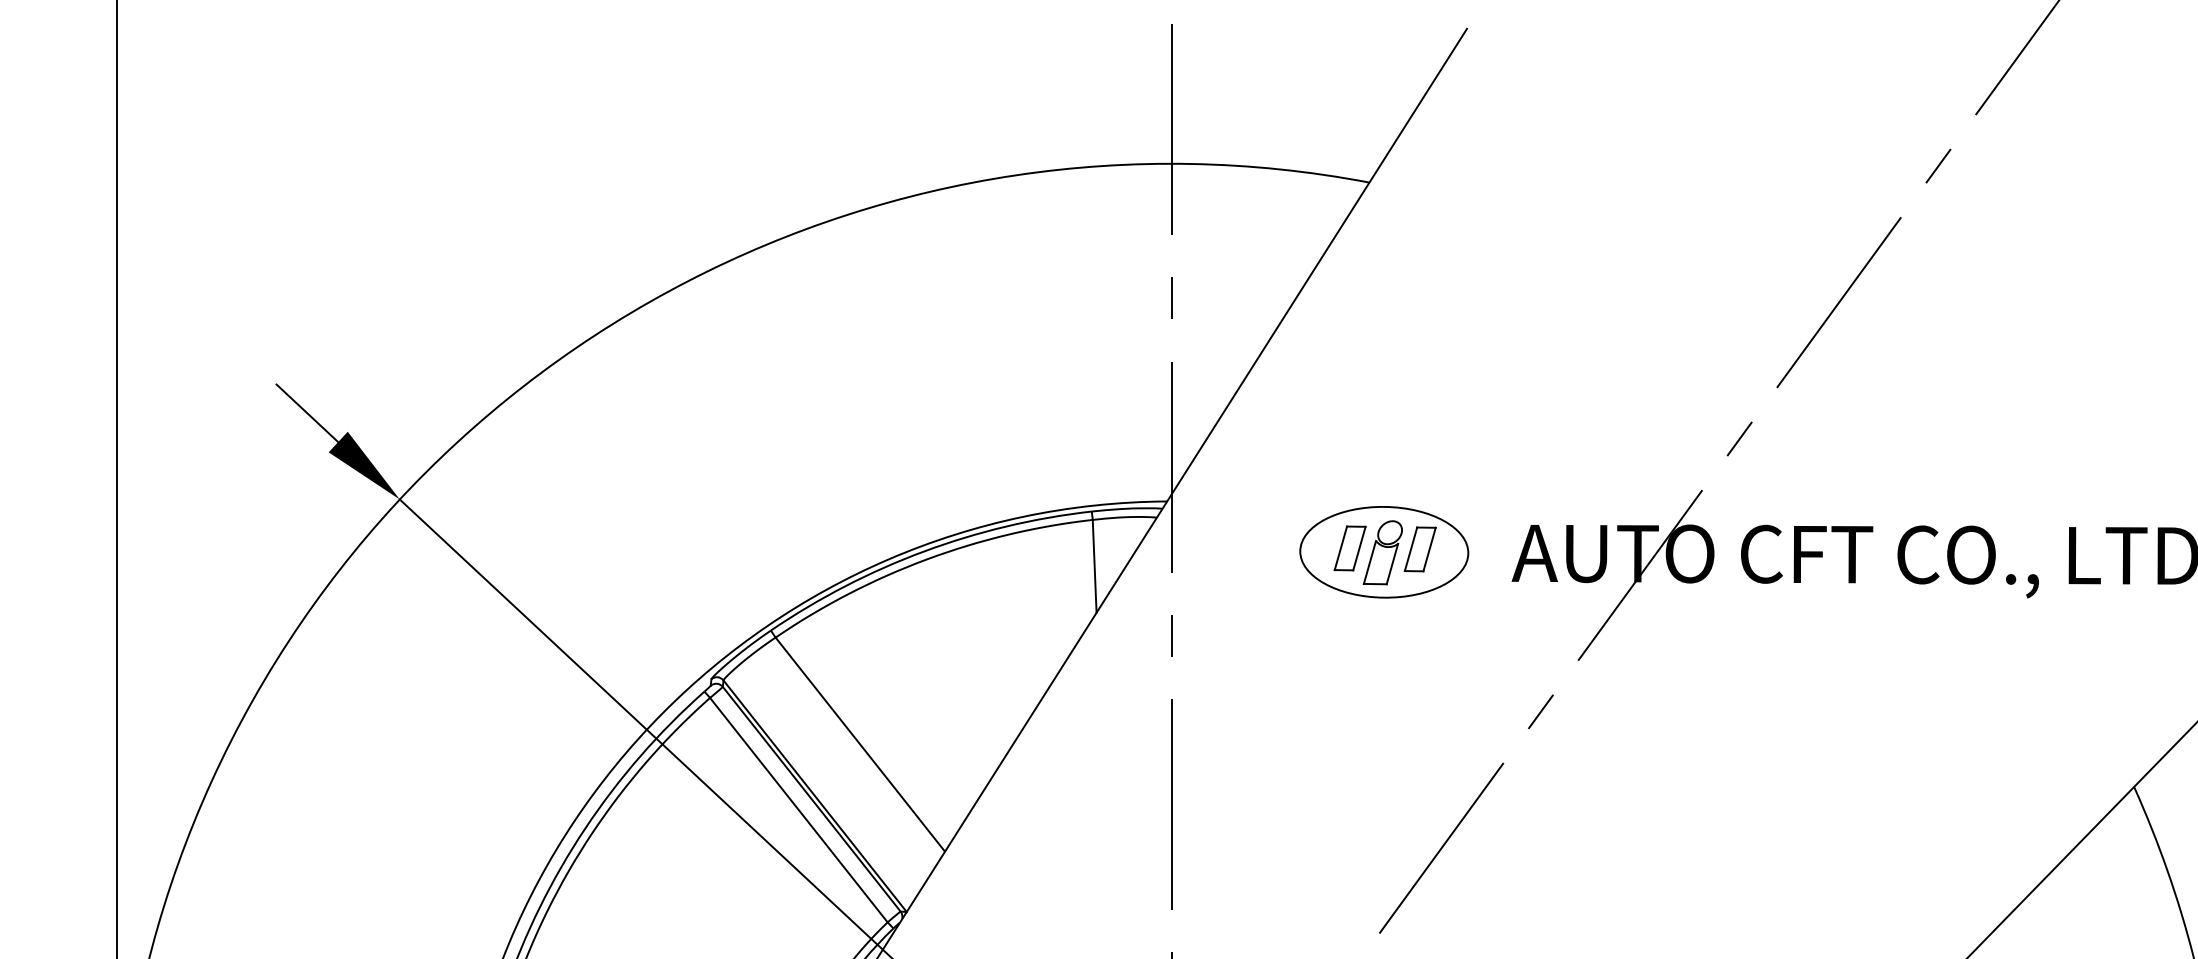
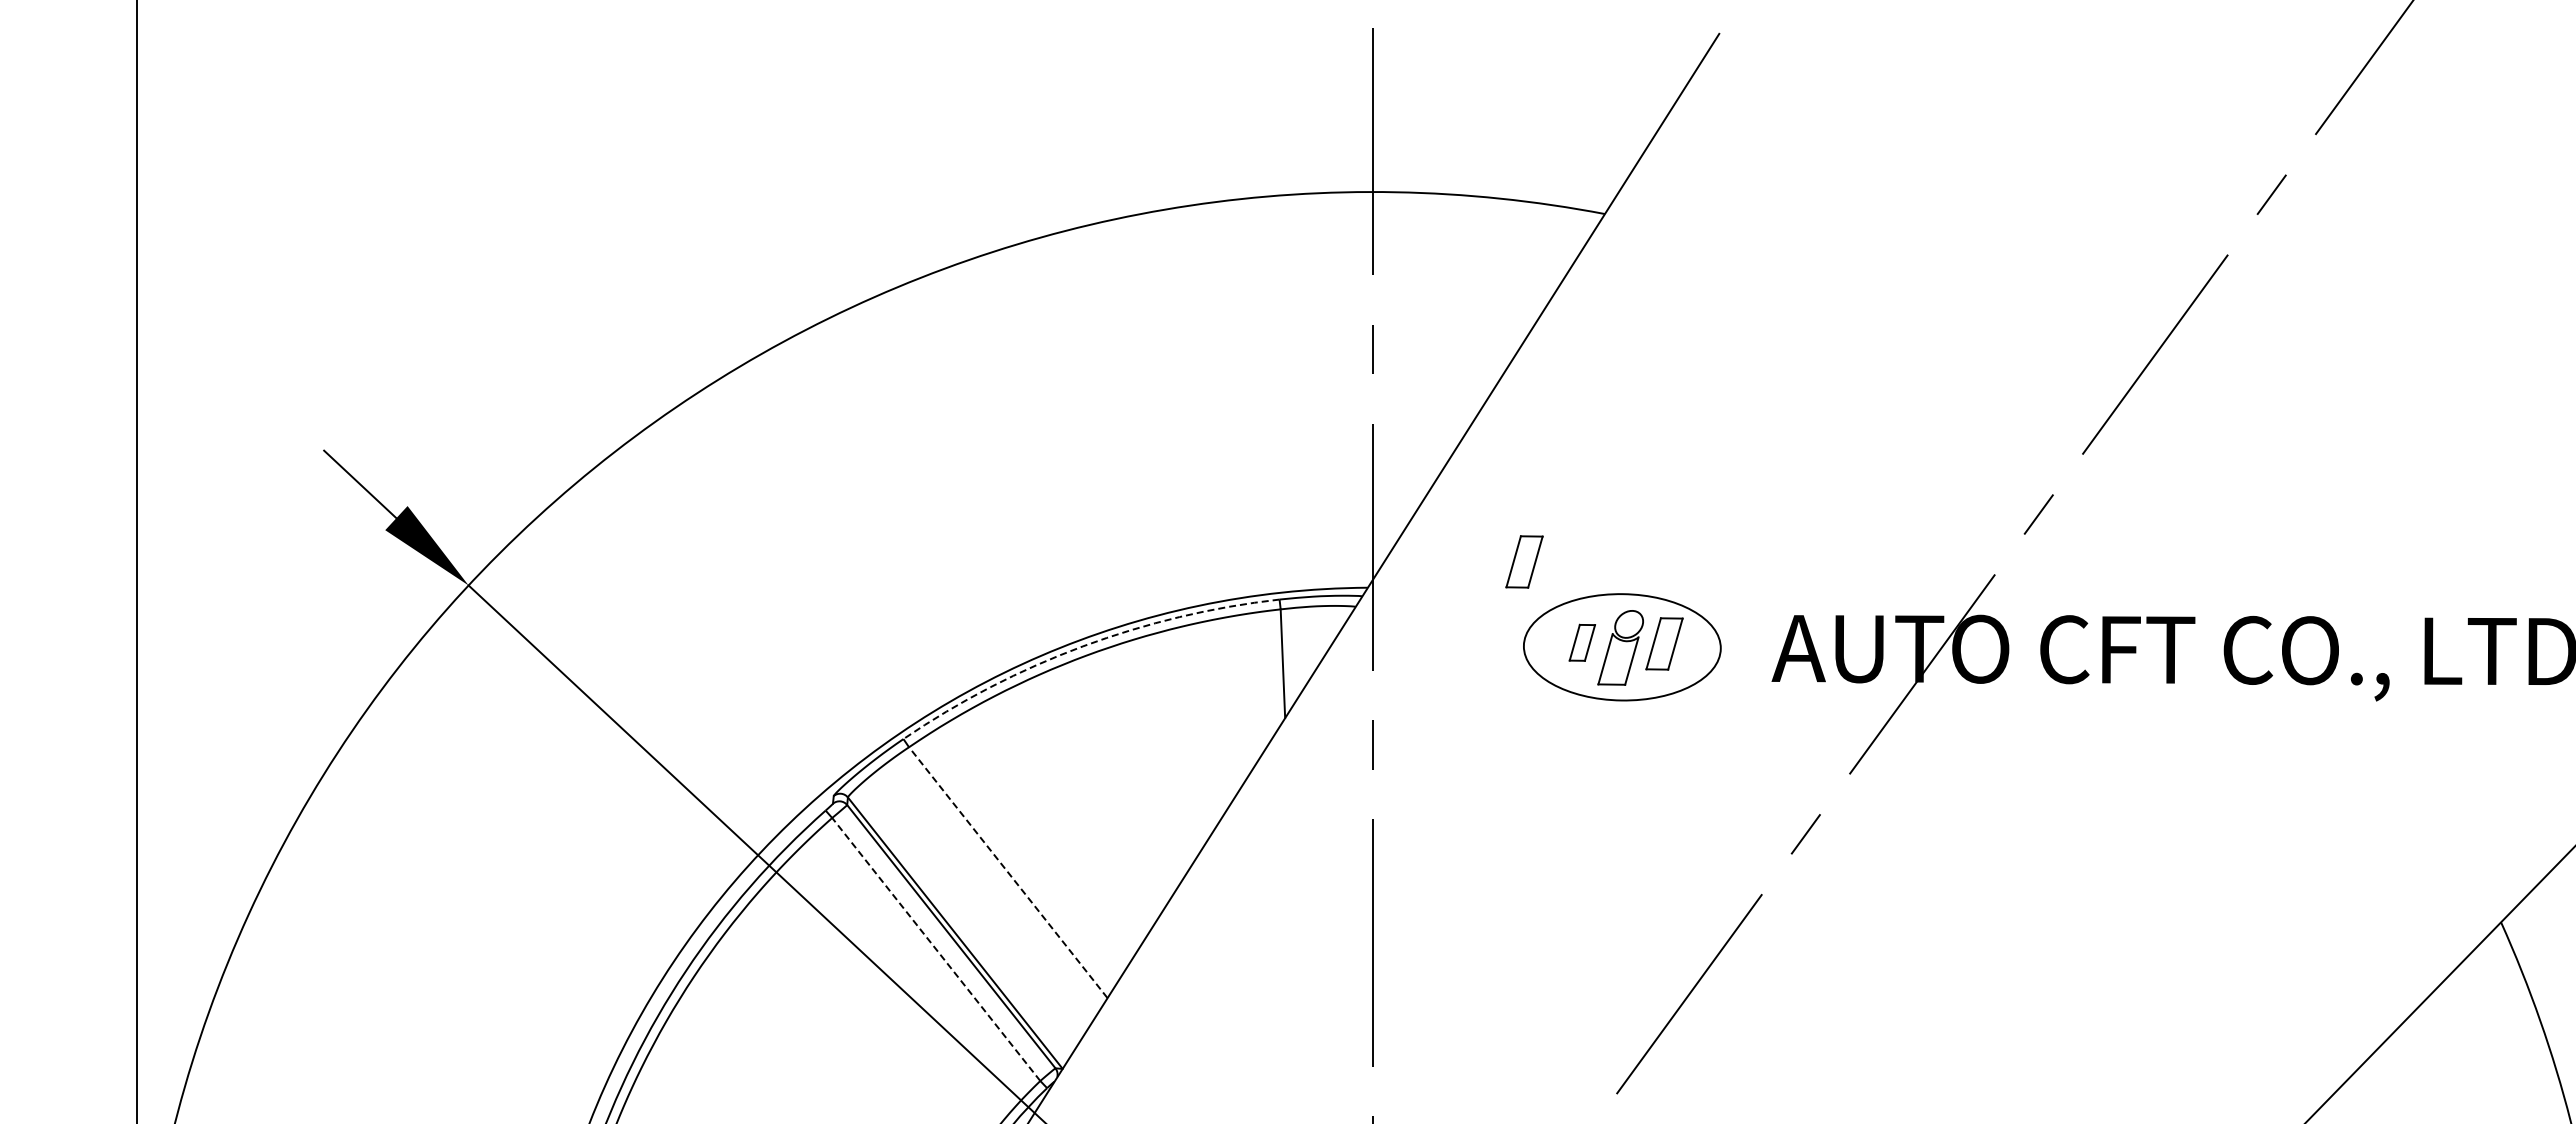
part: (1300, 479) -> (1524, 561), added
part: (1350, 548) -> (1582, 642), size x0.7
arc: (924, 551) -> (1083, 646), solid -> dashed
line: (860, 744) -> (1008, 872), solid -> dashed
line: (799, 810) -> (936, 949), solid -> dashed

